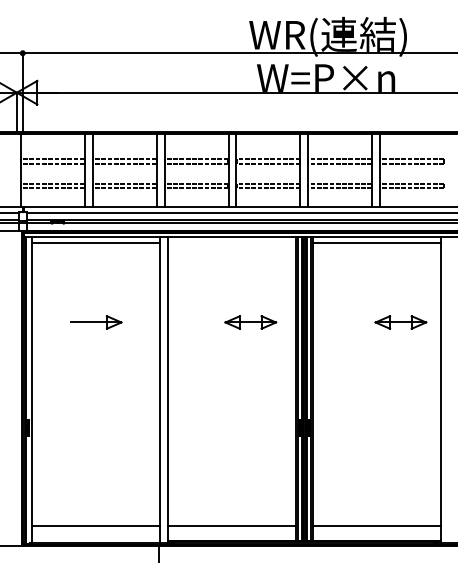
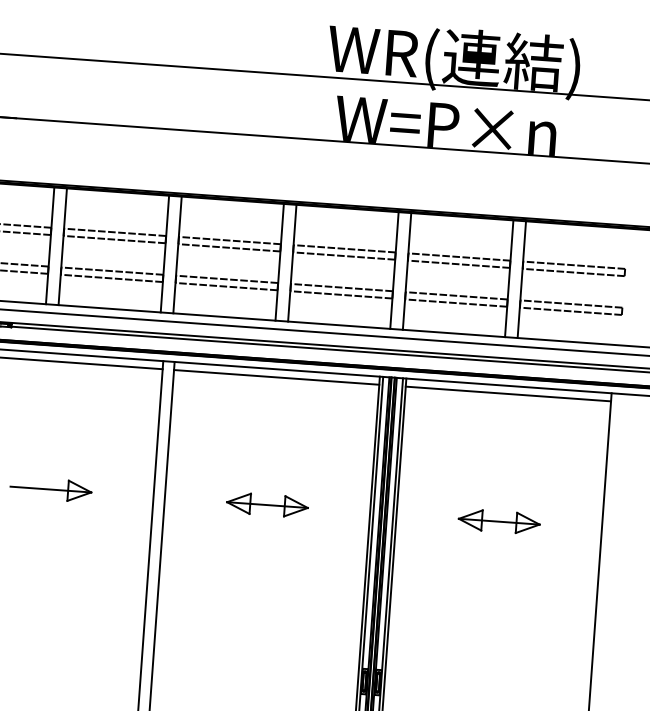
line: (231, 242) -> (276, 377), added
part: (250, 322) -> (267, 505), moved
part: (400, 322) -> (498, 521), moved

